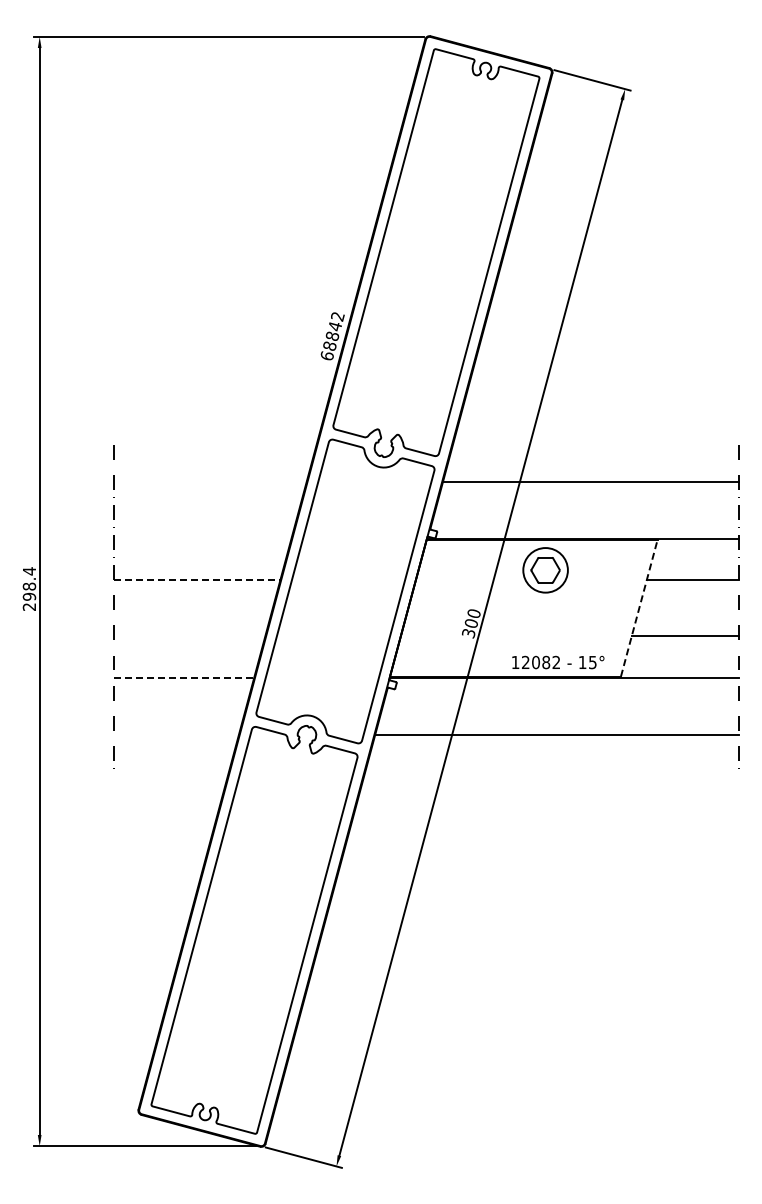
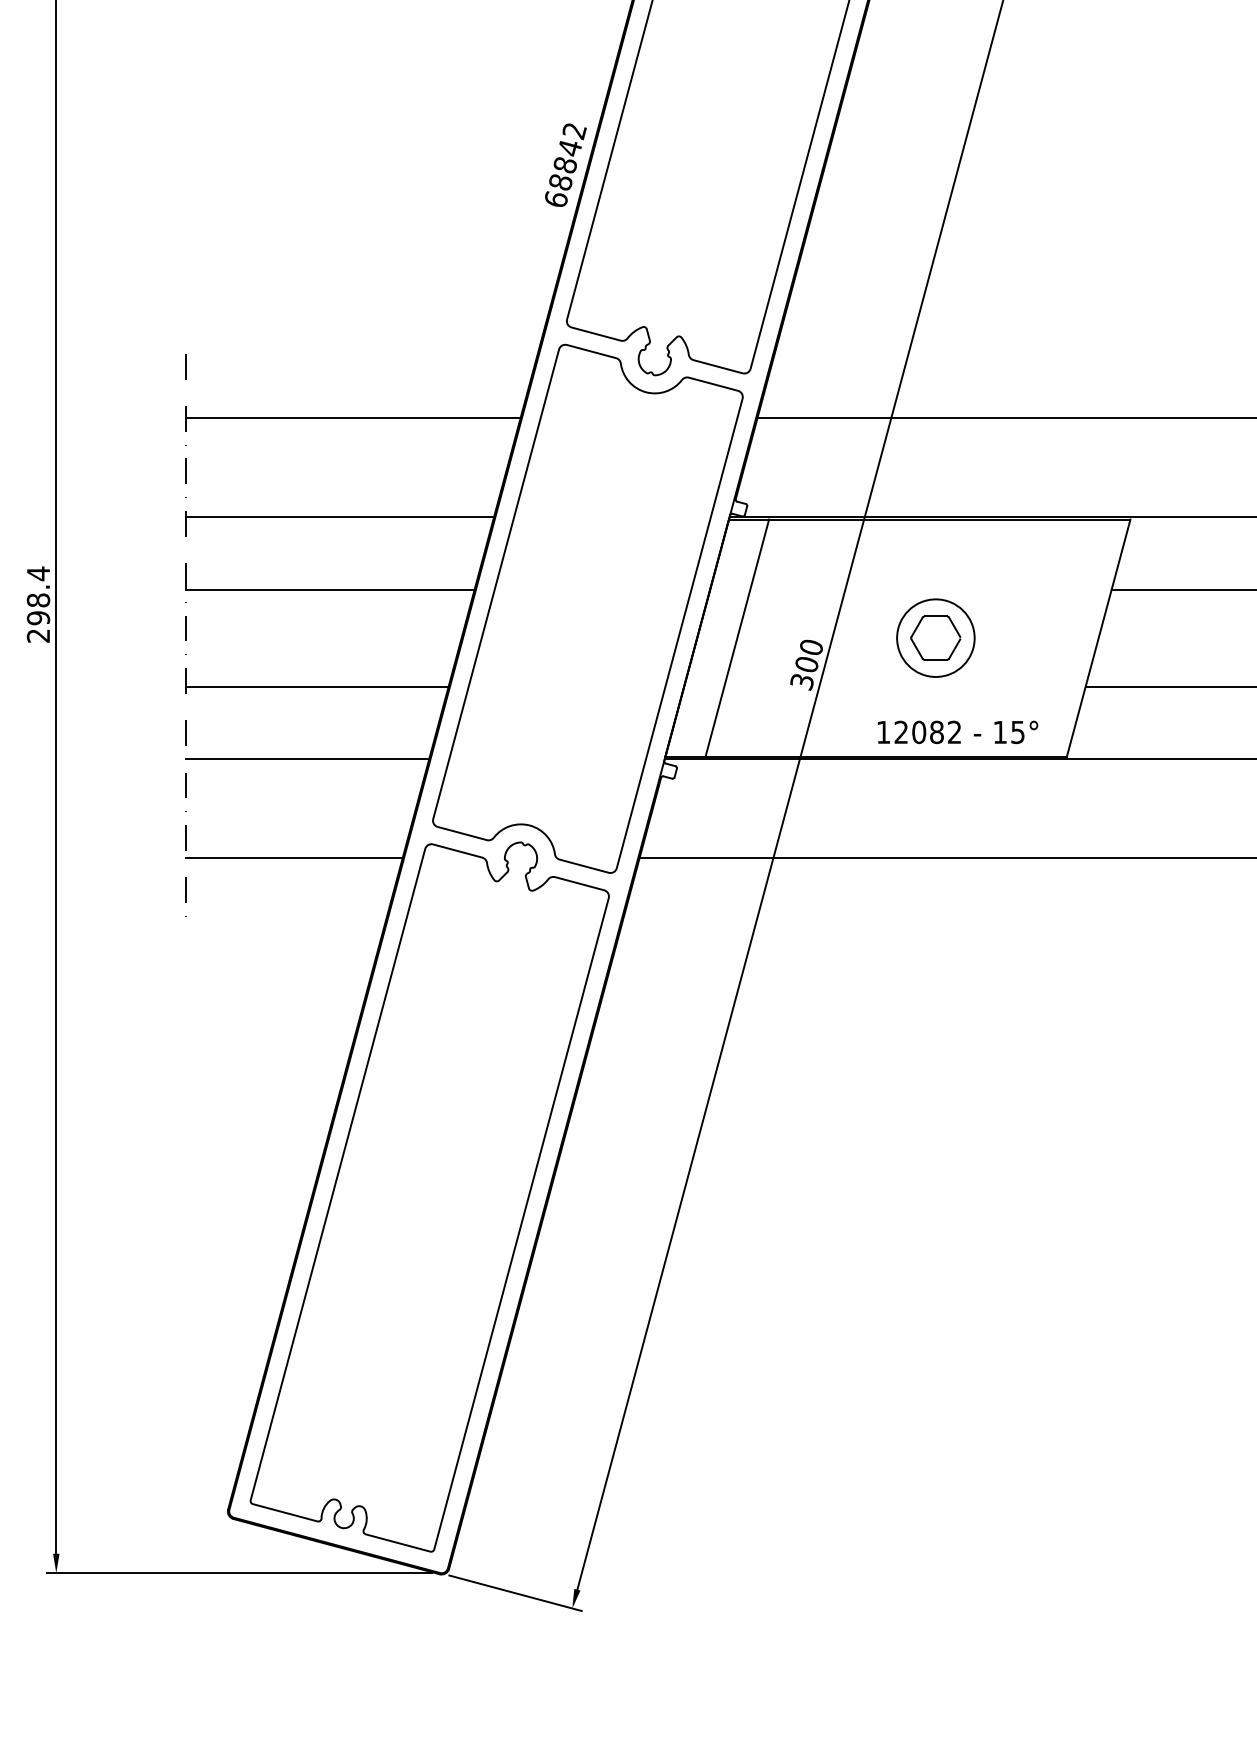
line: (210, 481) -> (353, 417), added
line: (202, 538) -> (339, 516), added
part: (545, 570) -> (935, 638), moved
line: (197, 580) -> (330, 589), dashed -> solid
line: (431, 608) -> (737, 638), added
line: (639, 608) -> (1099, 638), dashed -> solid
line: (189, 636) -> (316, 687), added
line: (184, 678) -> (308, 760), dashed -> solid
line: (176, 734) -> (294, 857), added

